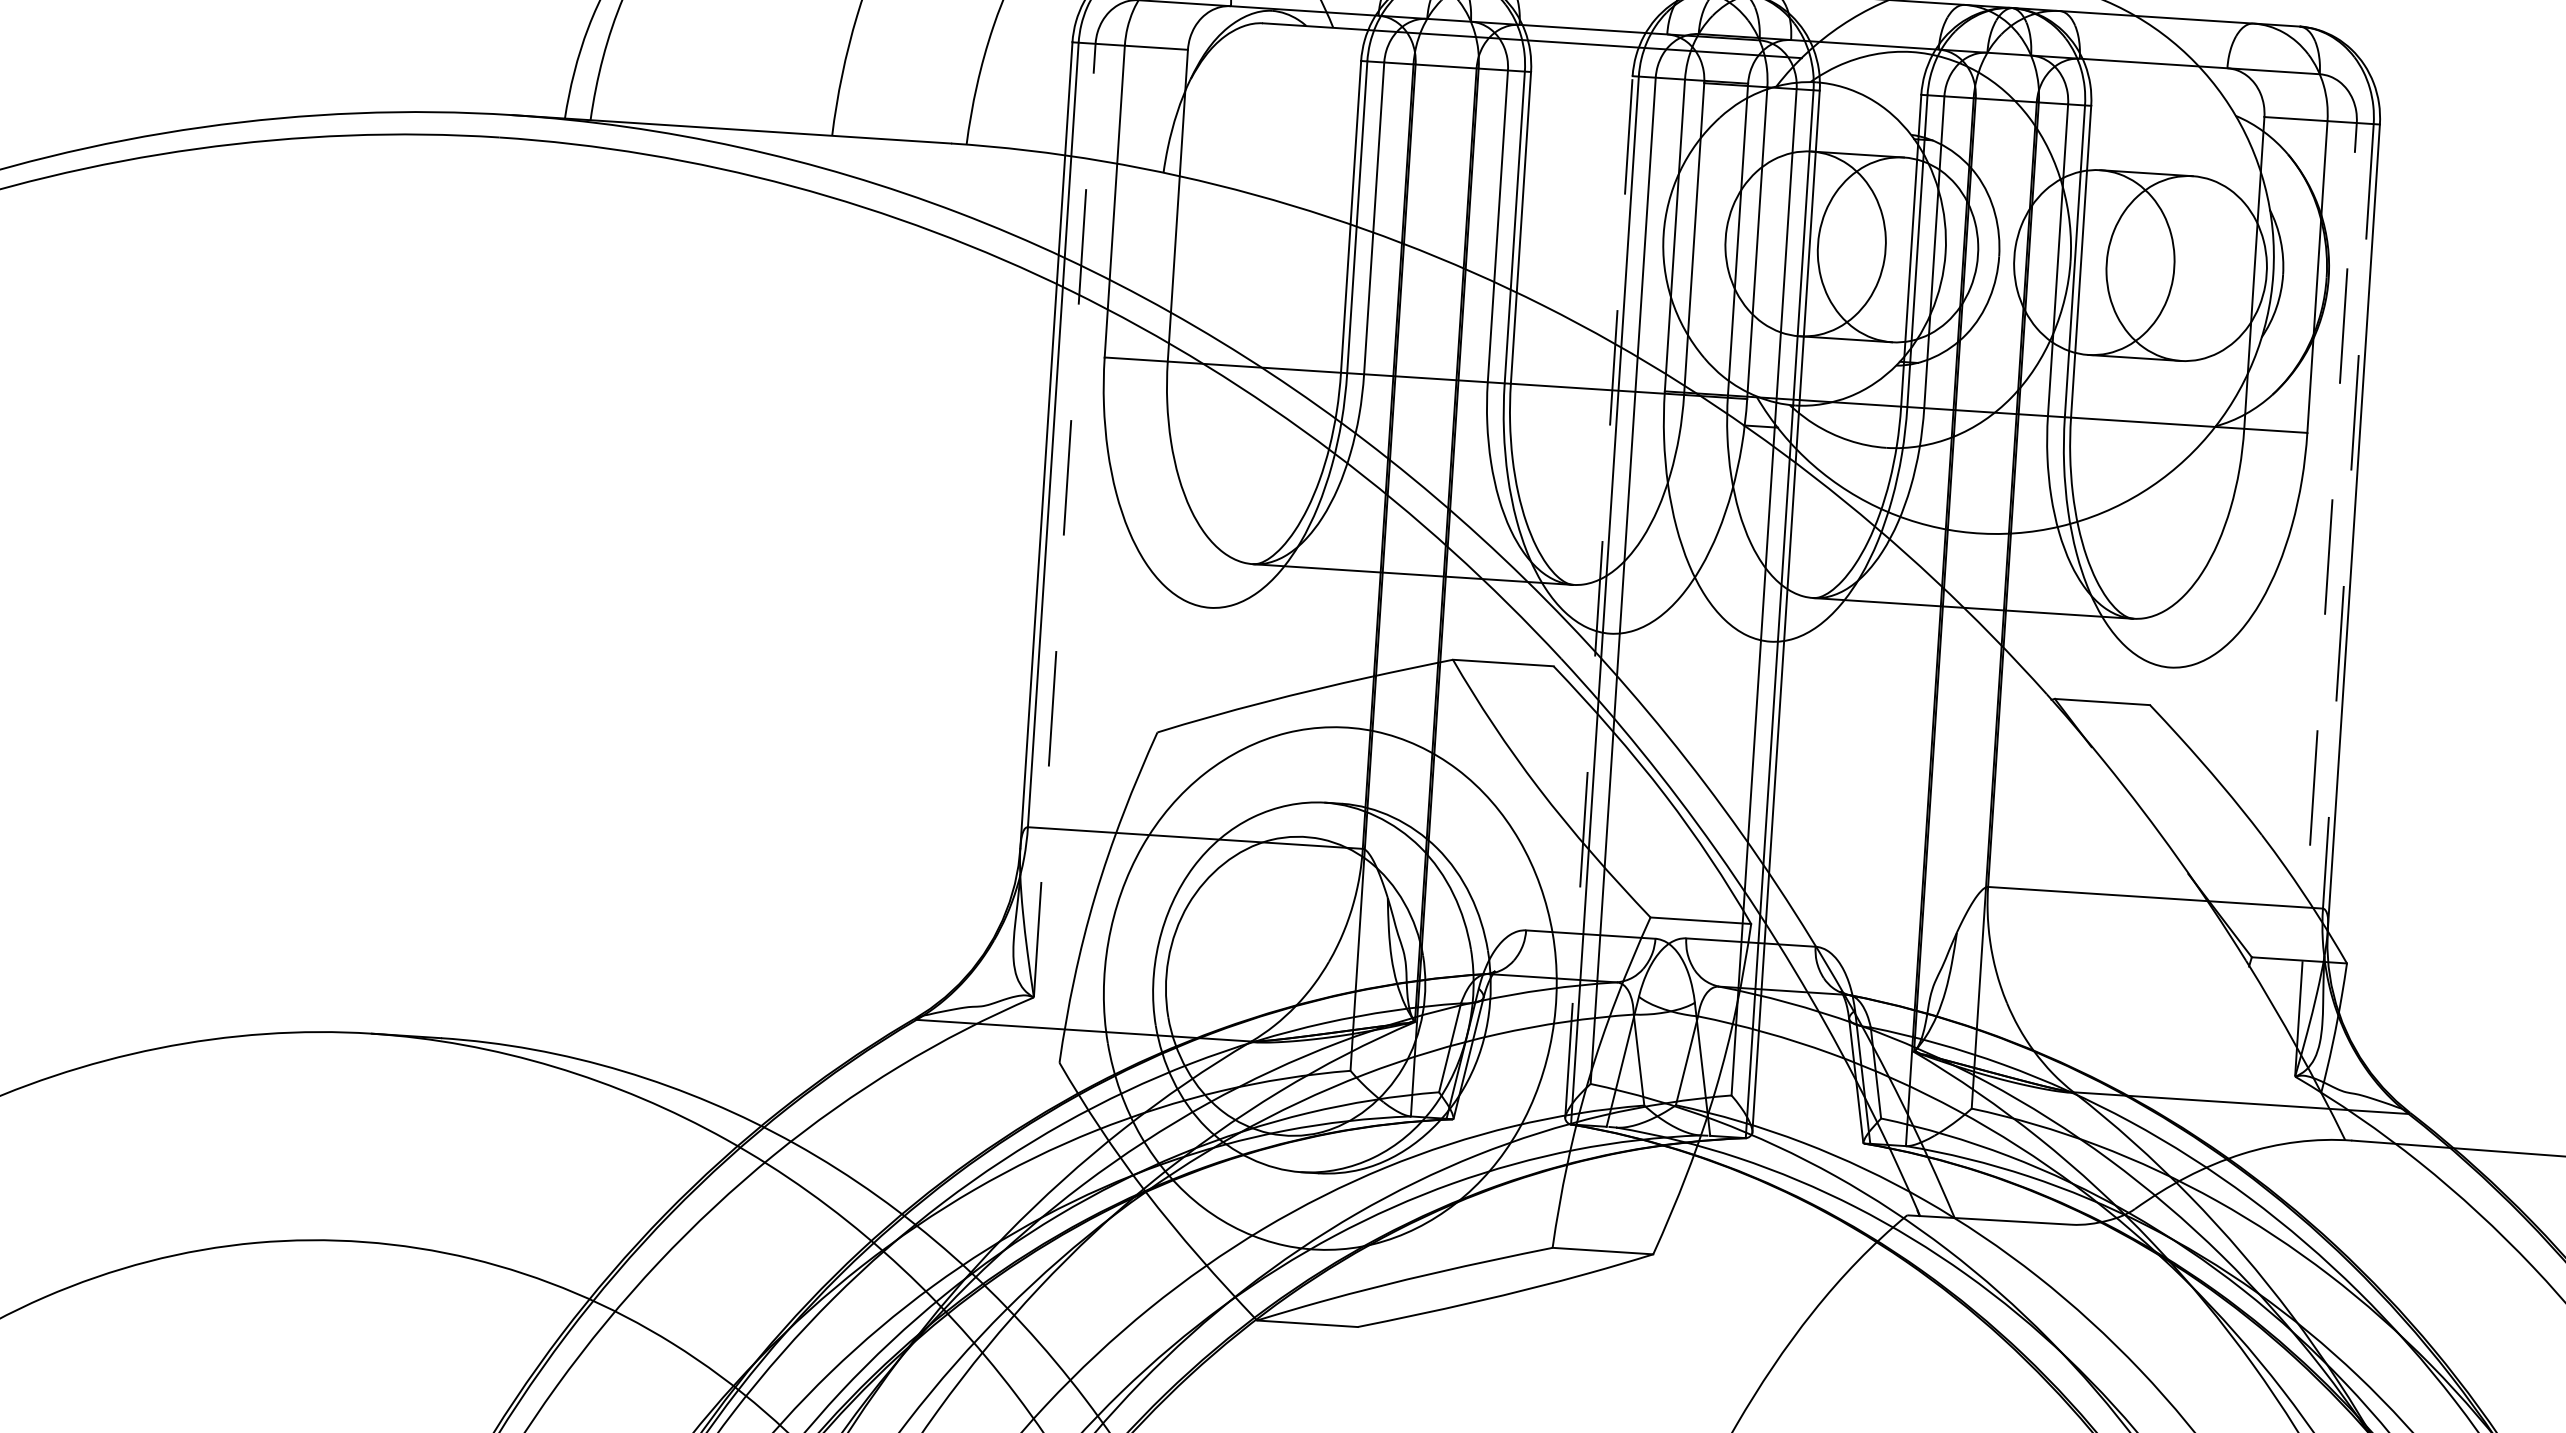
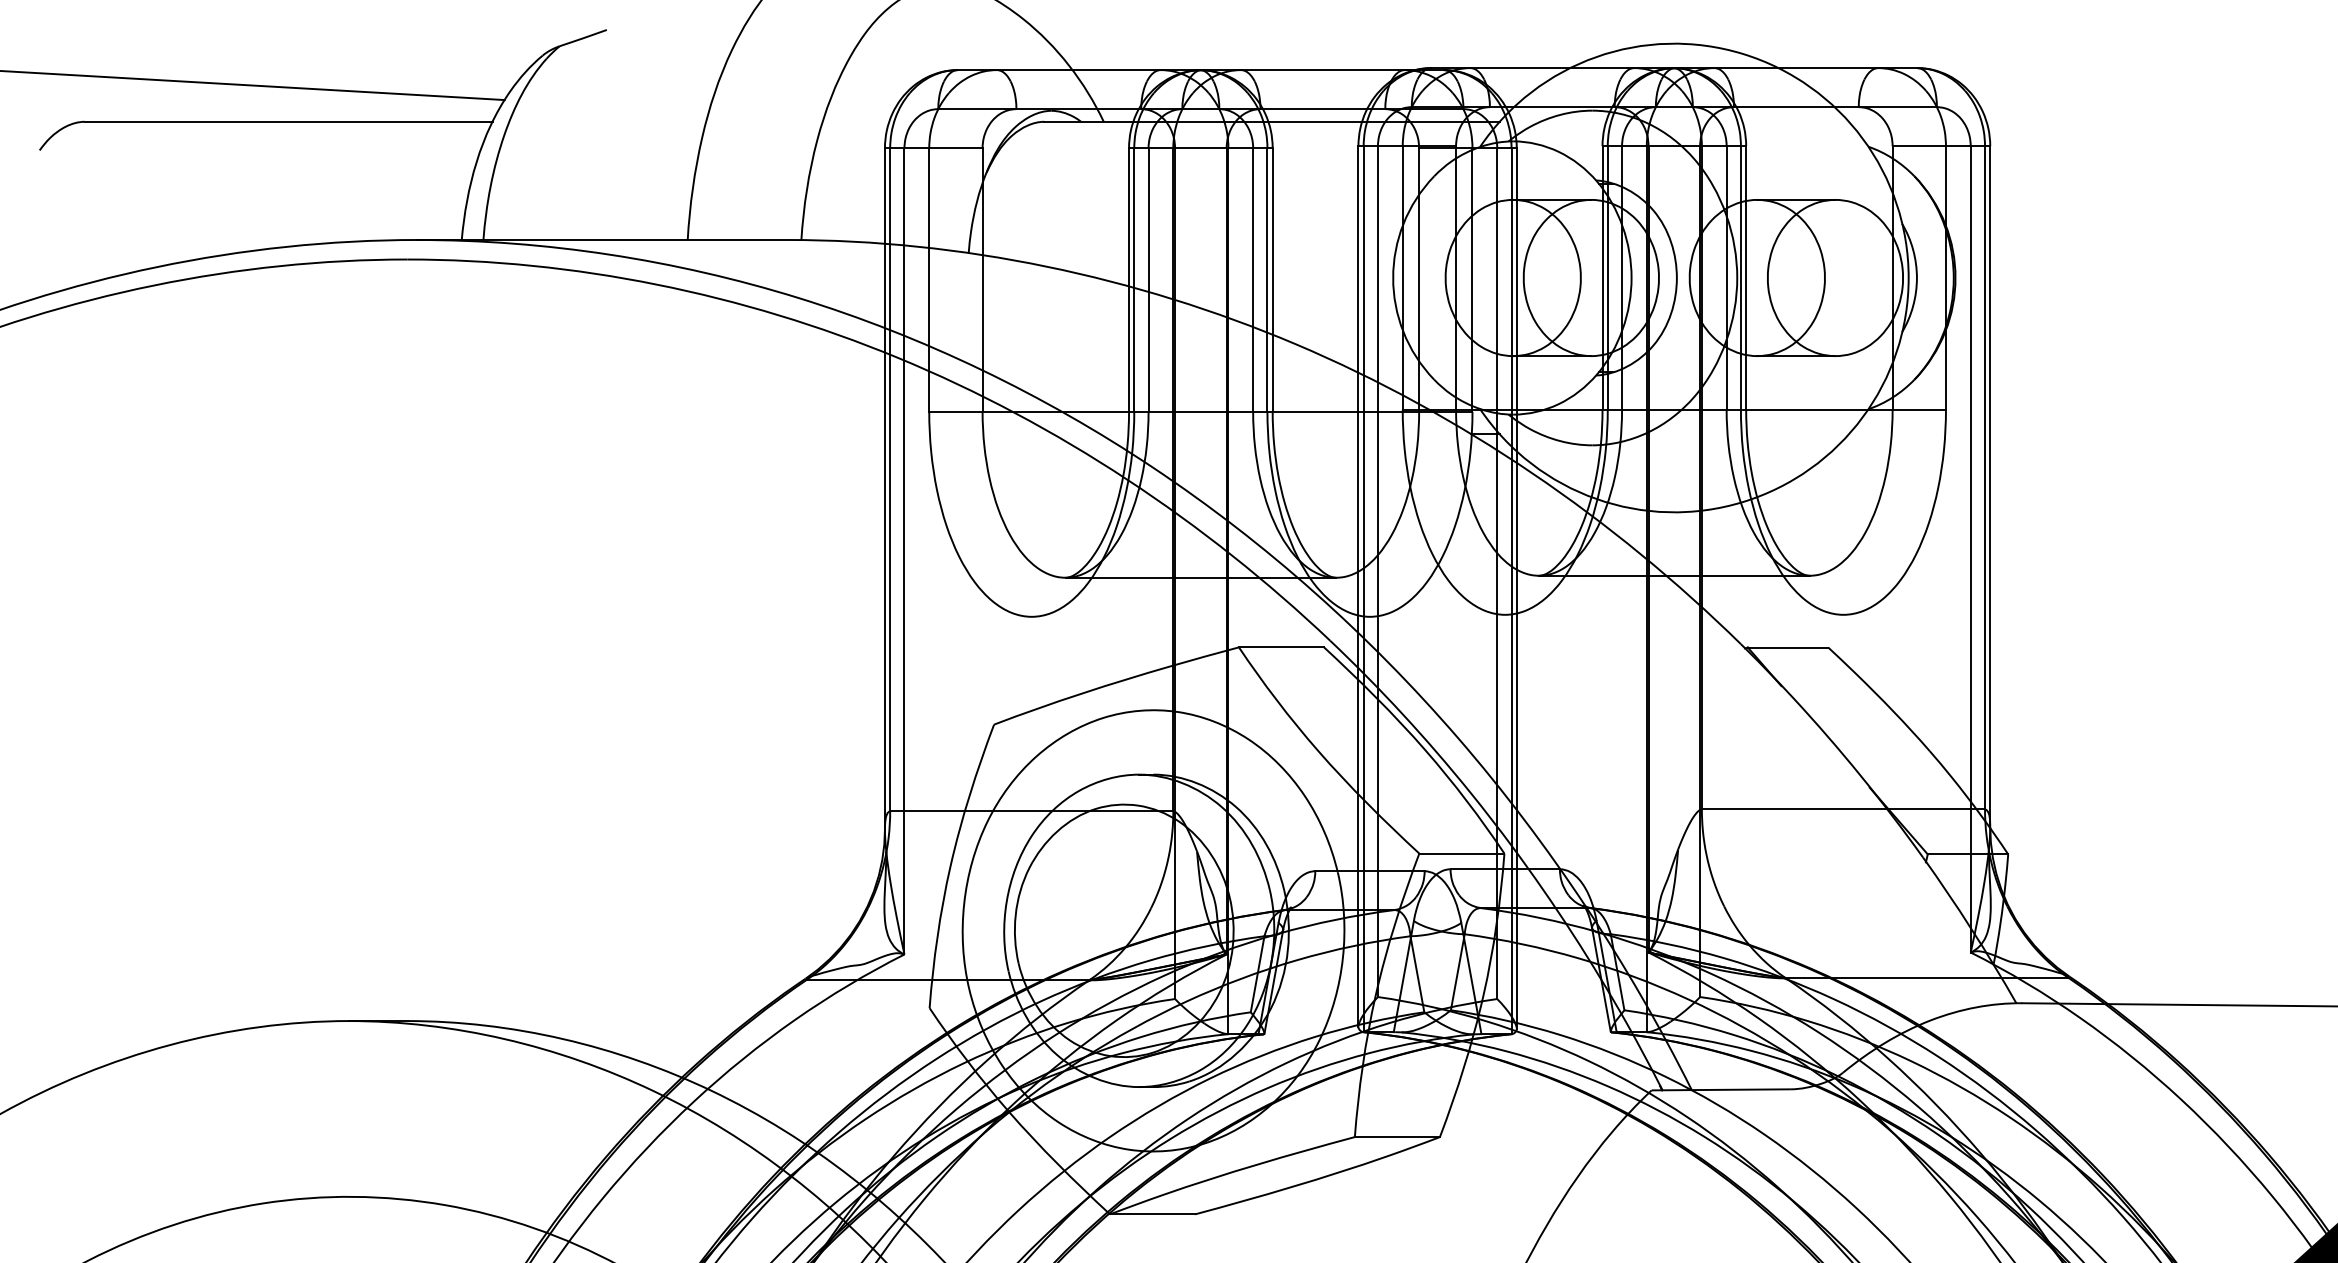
line: (2348, 515) -> (1985, 477), dashed -> solid
line: (1064, 519) -> (904, 550), dashed -> solid
line: (1599, 596) -> (1358, 586), dashed -> solid
line: (2325, 598) -> (1970, 548), dashed -> solid

